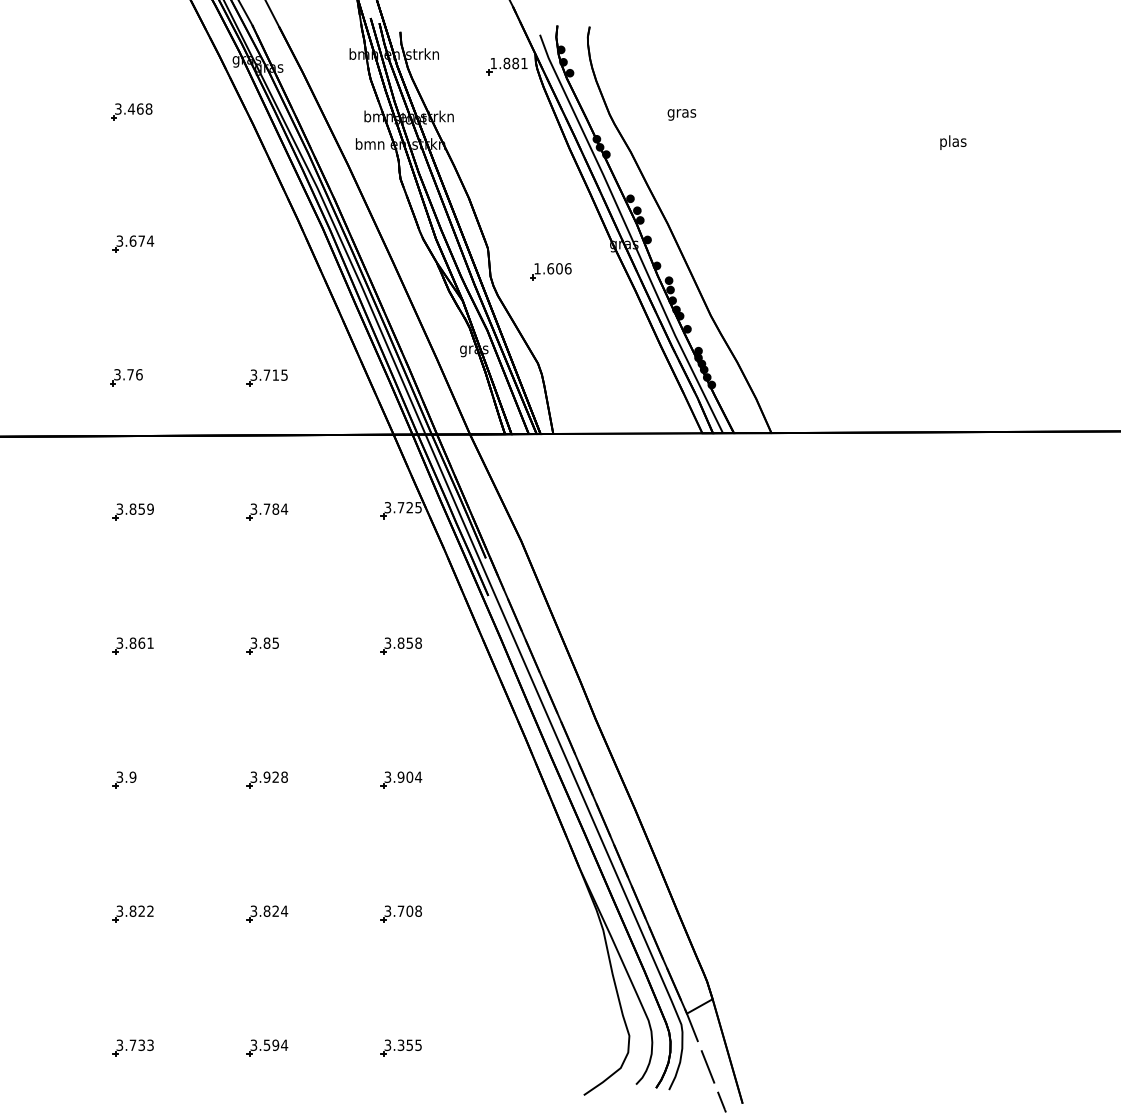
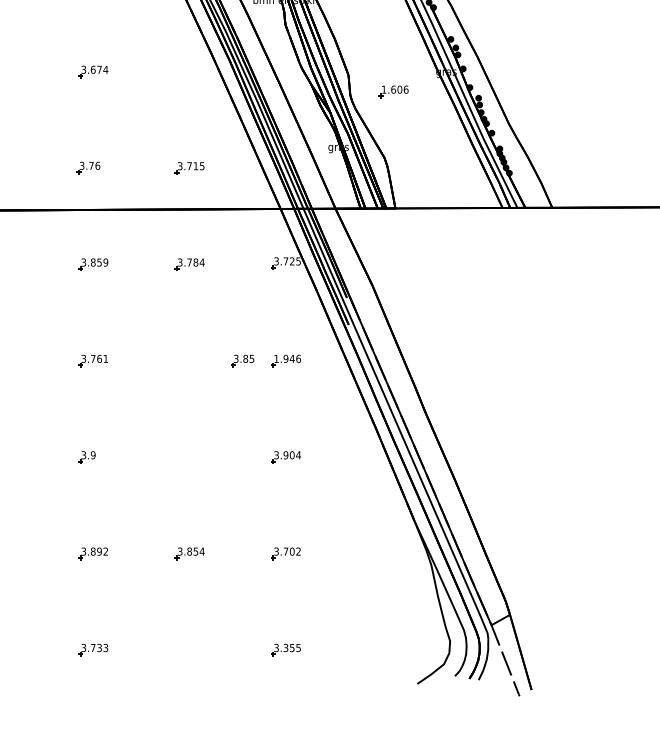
text: (132, 642) -> (92, 358), 3.861 -> 3.761
text: (403, 642) -> (287, 358), 3.858 -> 1.946
part: (262, 645) -> (242, 360), moved
part: (266, 779) -> (189, 456), removed
text: (141, 910) -> (99, 551), 3.822 -> 3.892
text: (275, 910) -> (195, 551), 3.824 -> 3.854
text: (418, 910) -> (298, 551), 3.708 -> 3.702
part: (267, 1047) -> (189, 649), removed

